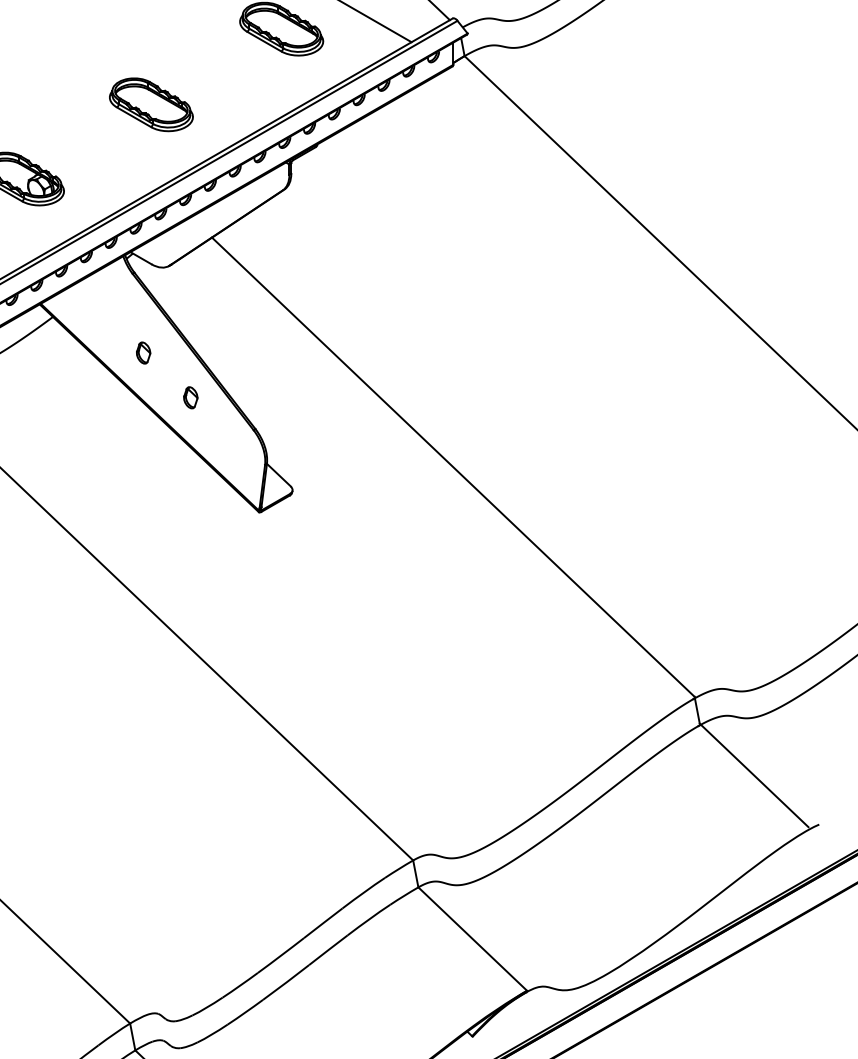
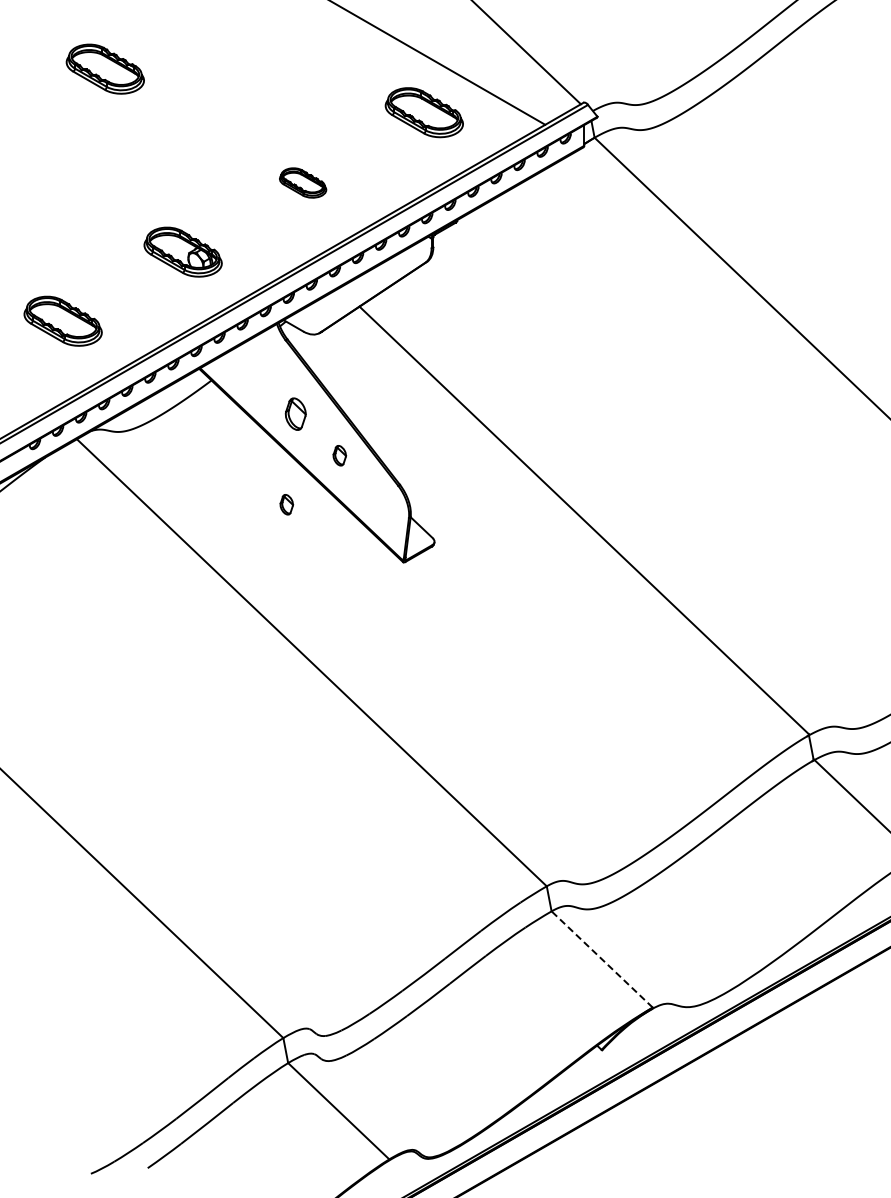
part: (150, 104) -> (302, 182), size x0.6
part: (143, 352) -> (295, 413), size x1.6
part: (133, 450) -> (286, 504), added
line: (473, 939) -> (602, 959), solid -> dashed

